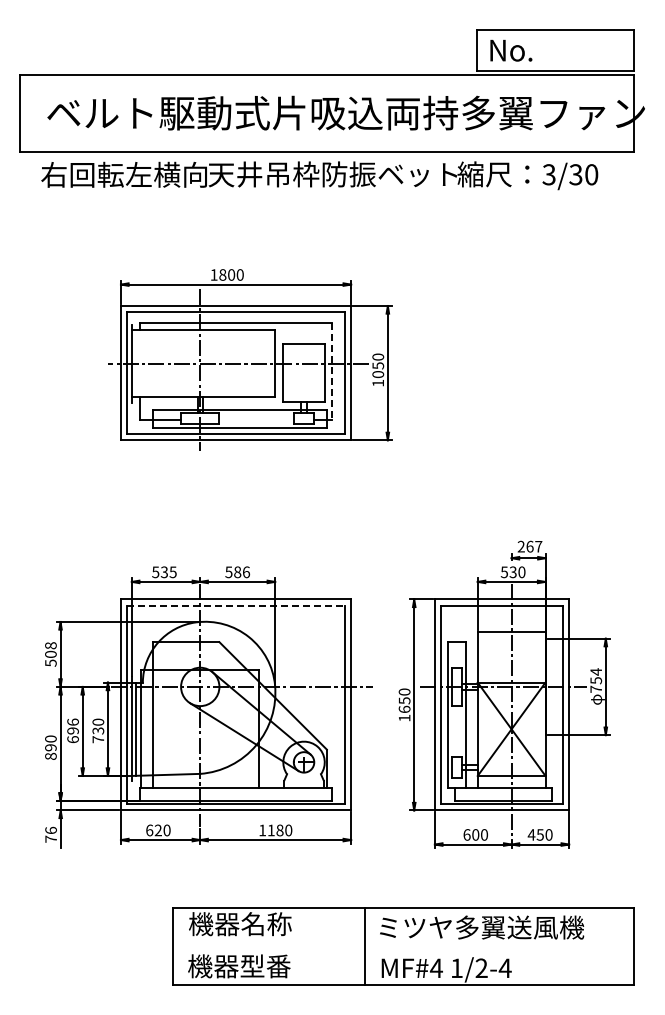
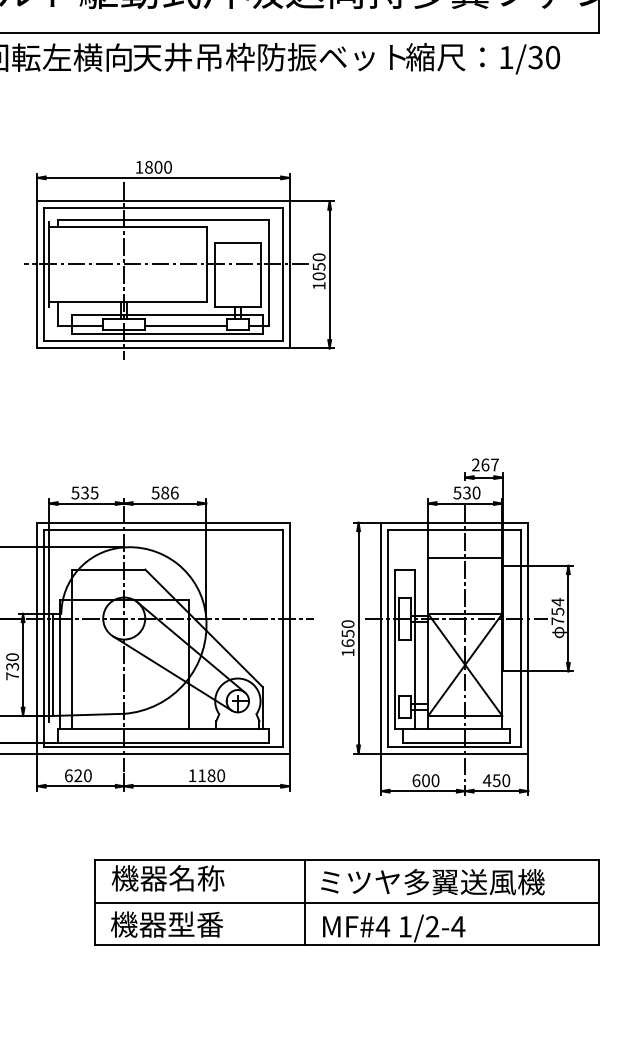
text: (548, 174) -> (505, 57), 3/30 -> 1/30
line: (331, 371) -> (267, 273), dashed -> solid
line: (256, 420) -> (185, 326), added
line: (236, 605) -> (163, 529), dashed -> solid
line: (403, 946) -> (346, 902), added

